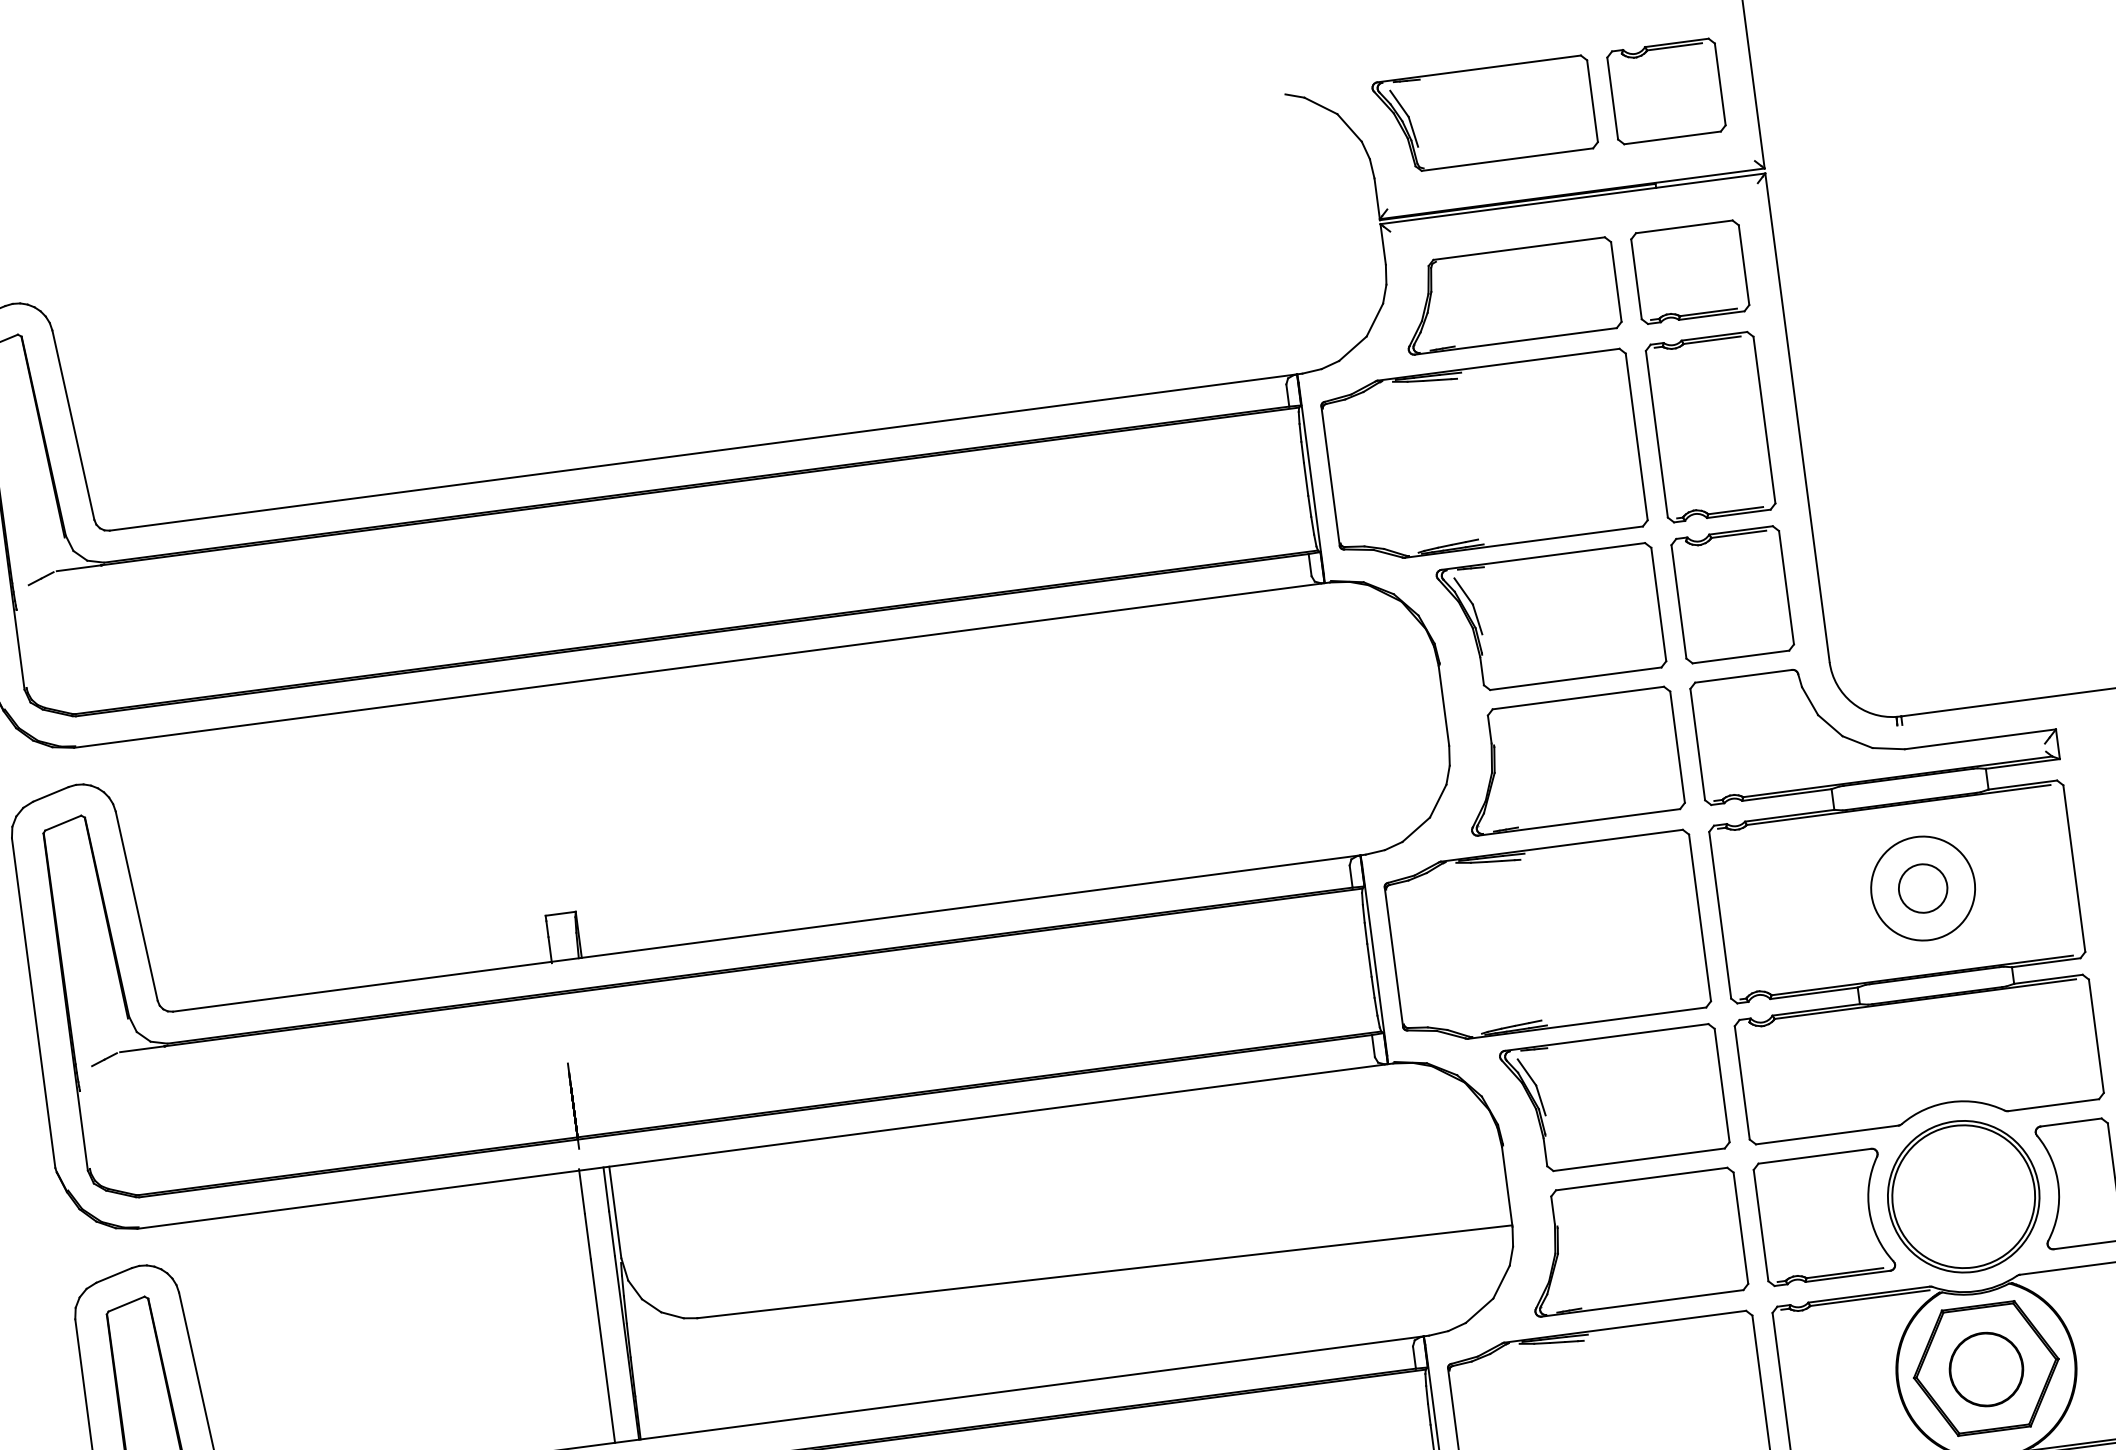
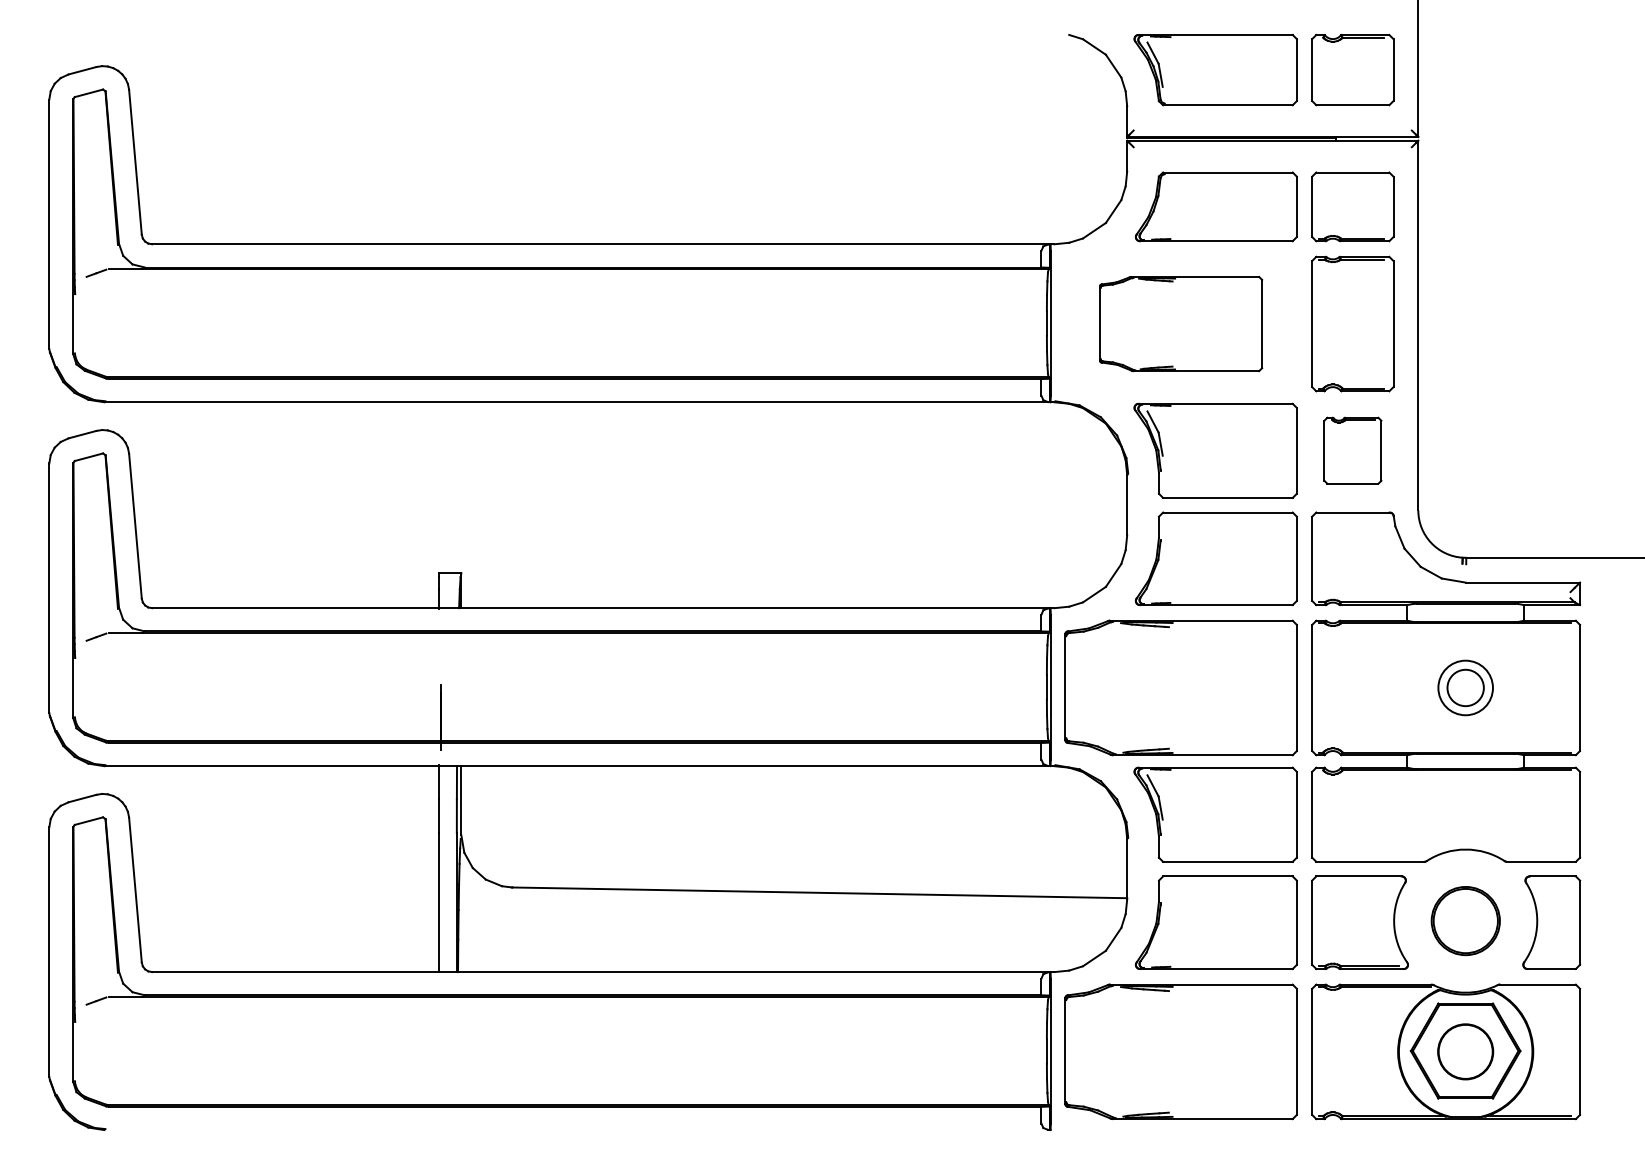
part: (1482, 456) -> (1180, 323), size x0.7
part: (1732, 594) -> (1352, 450), size x0.7
circle: (1922, 887) -> (1465, 687), size x0.7
part: (1963, 1195) -> (1465, 920), size x0.6

